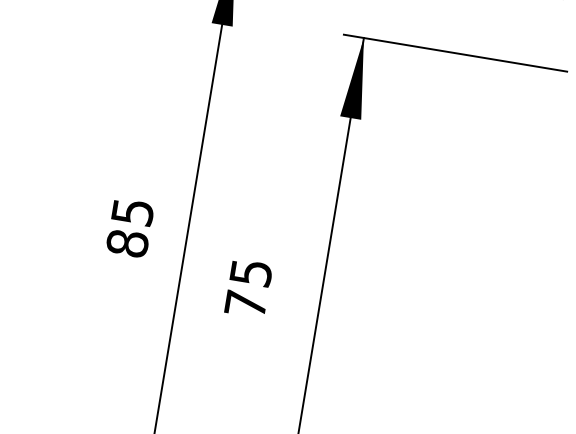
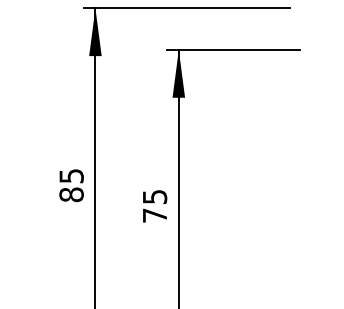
text: (129, 227) -> (71, 185), moved
text: (249, 288) -> (155, 206), moved

